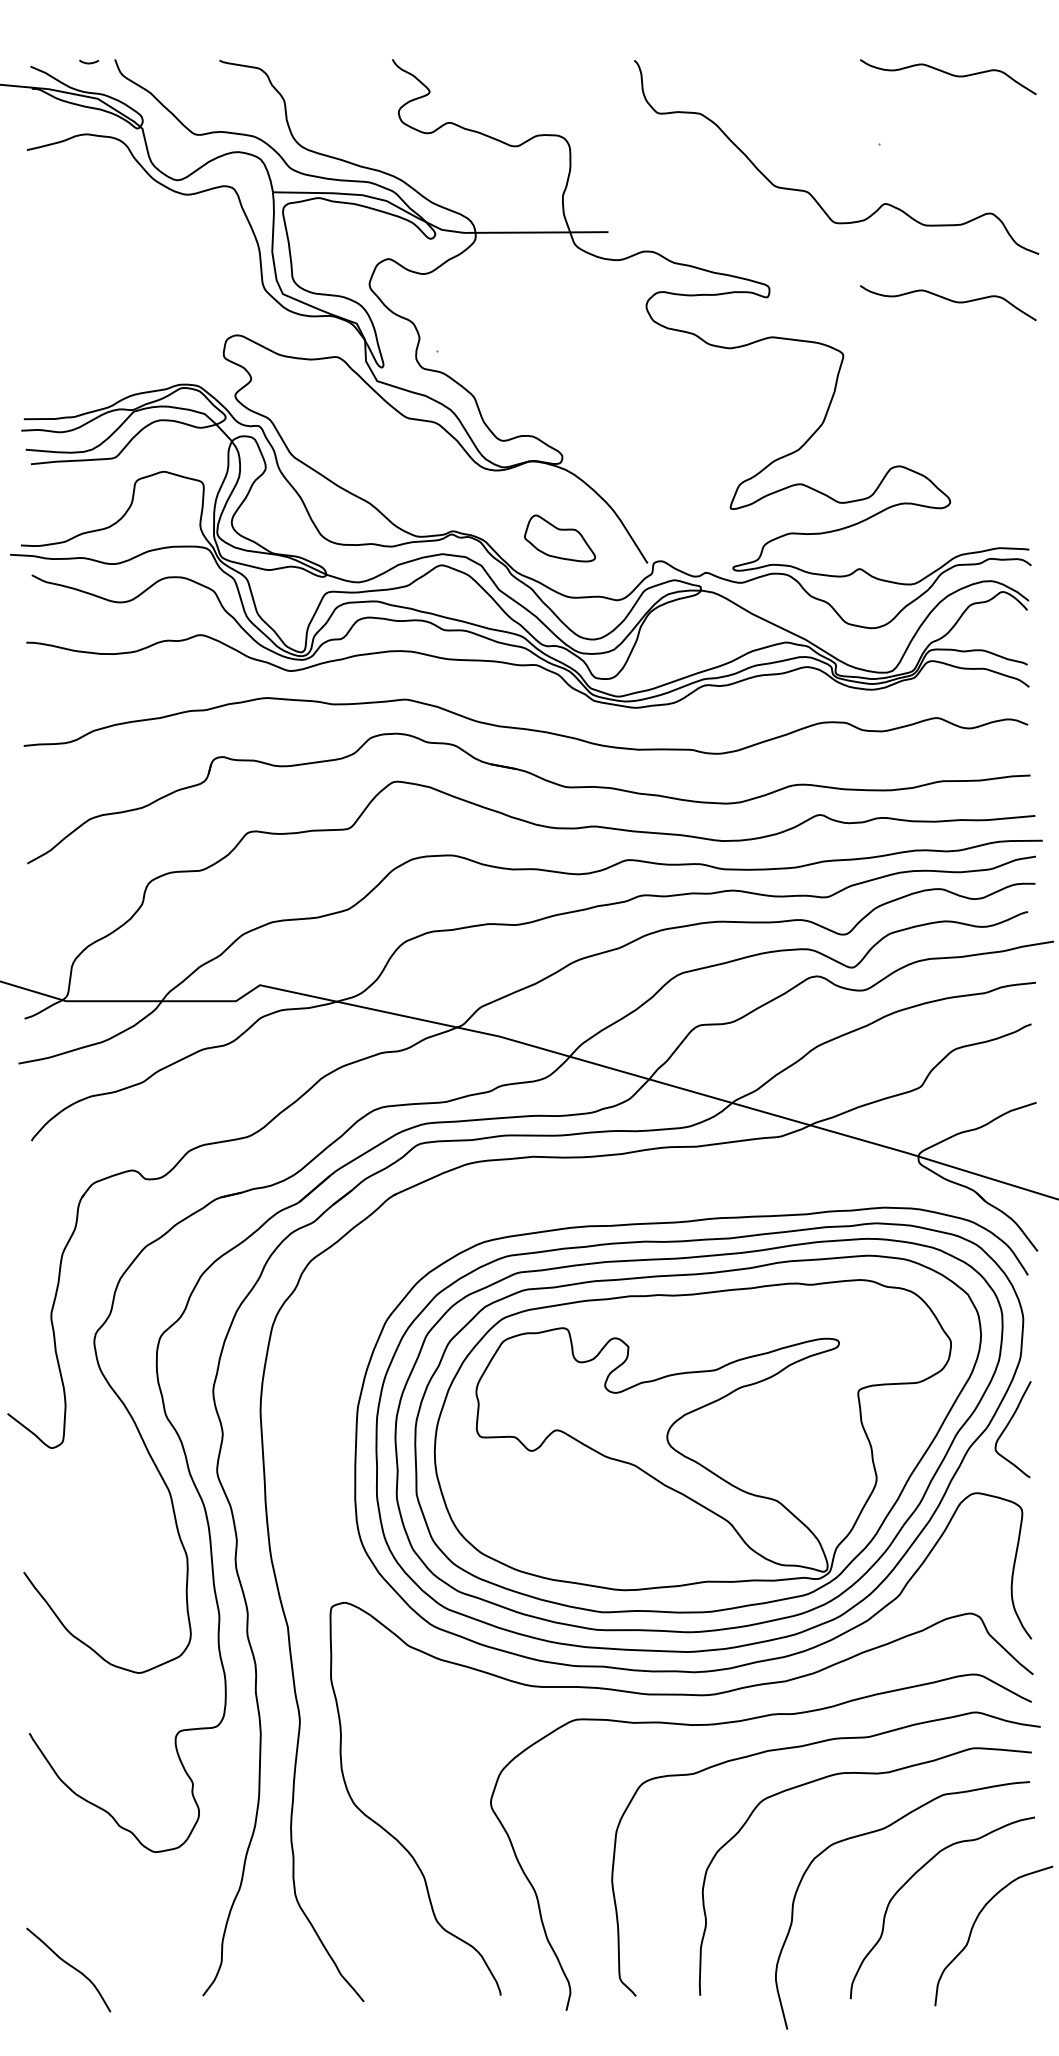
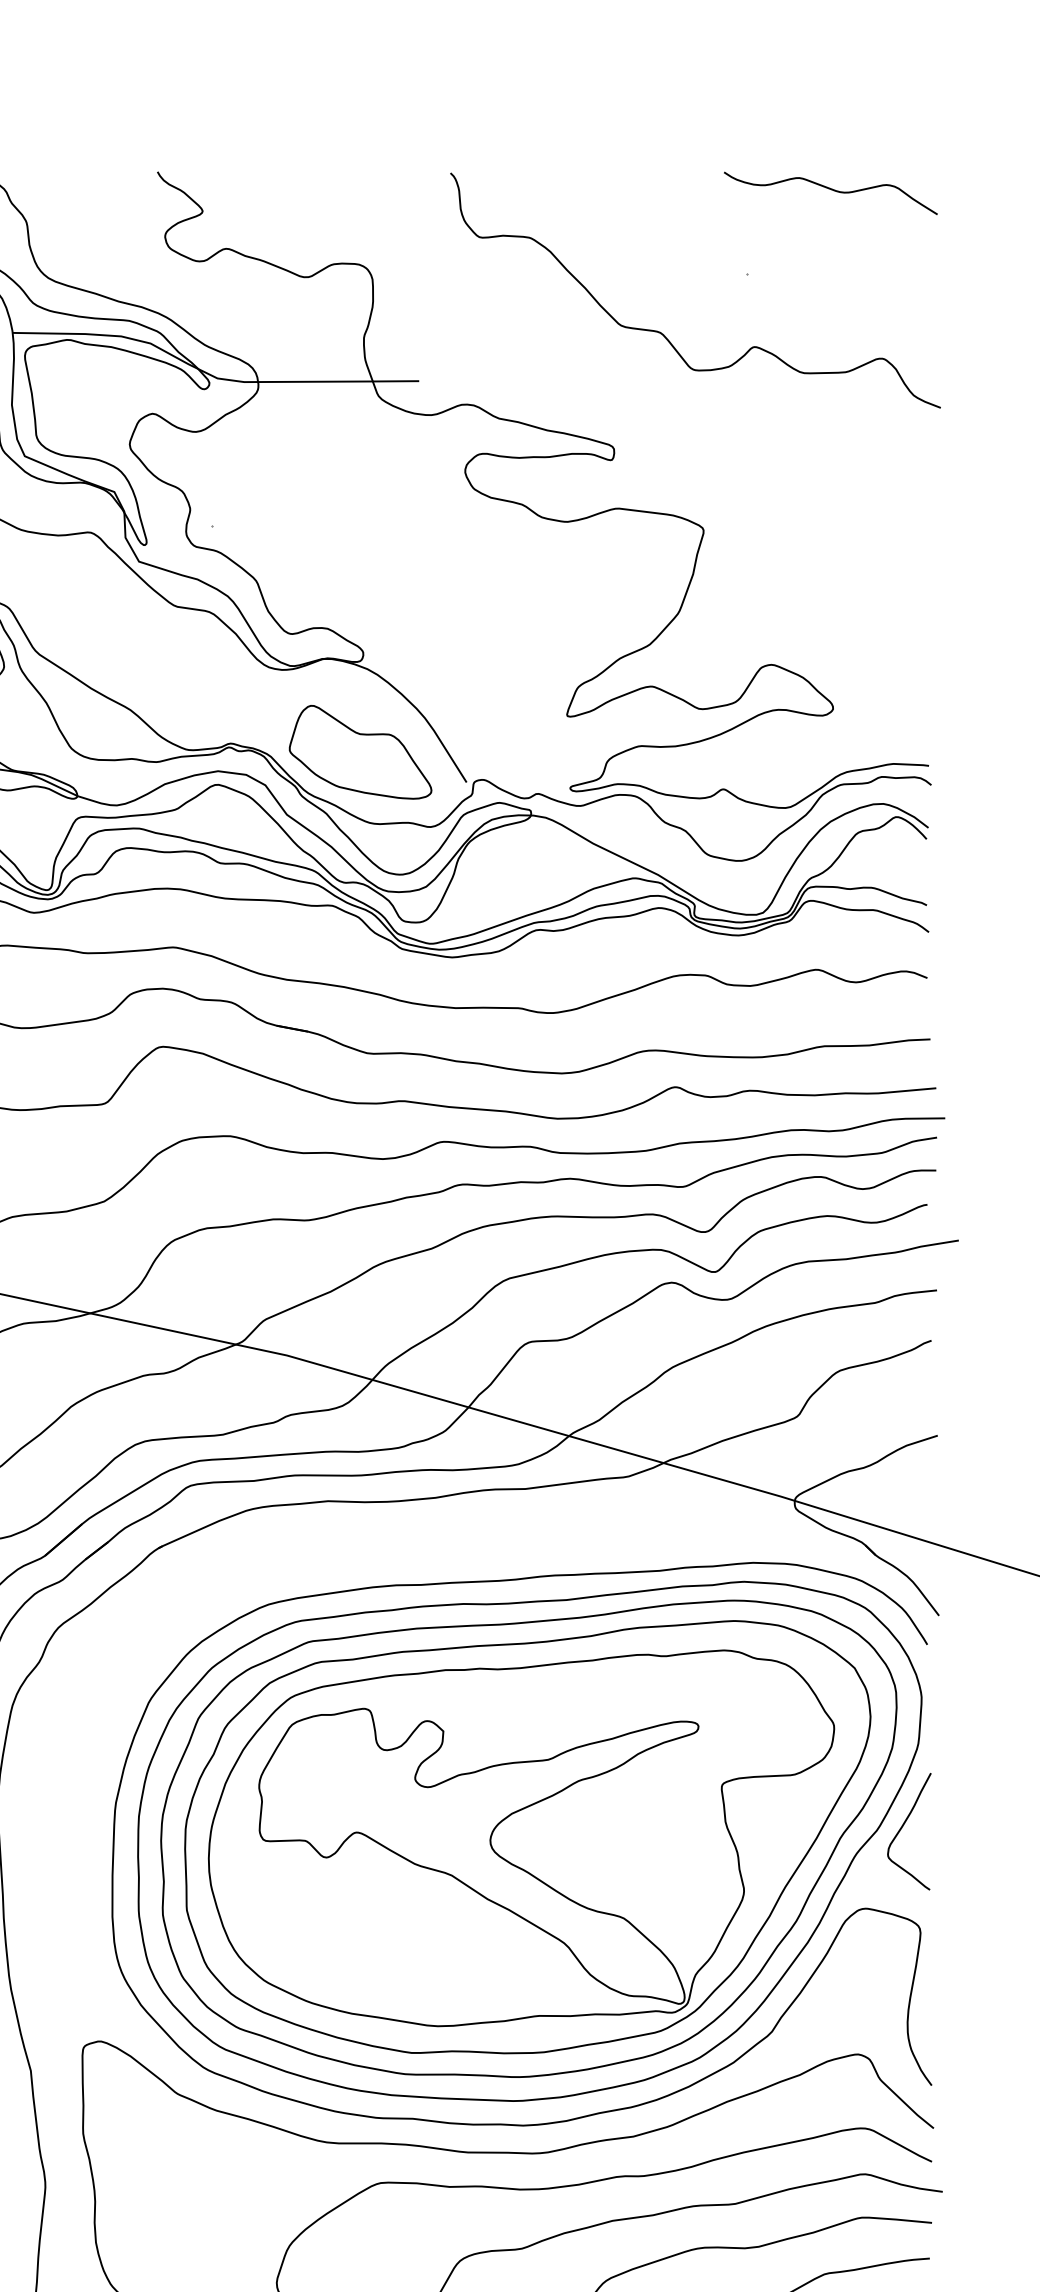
curve: (950, 301) -> (833, 465), removed
part: (559, 538) -> (359, 752), size x1.67

